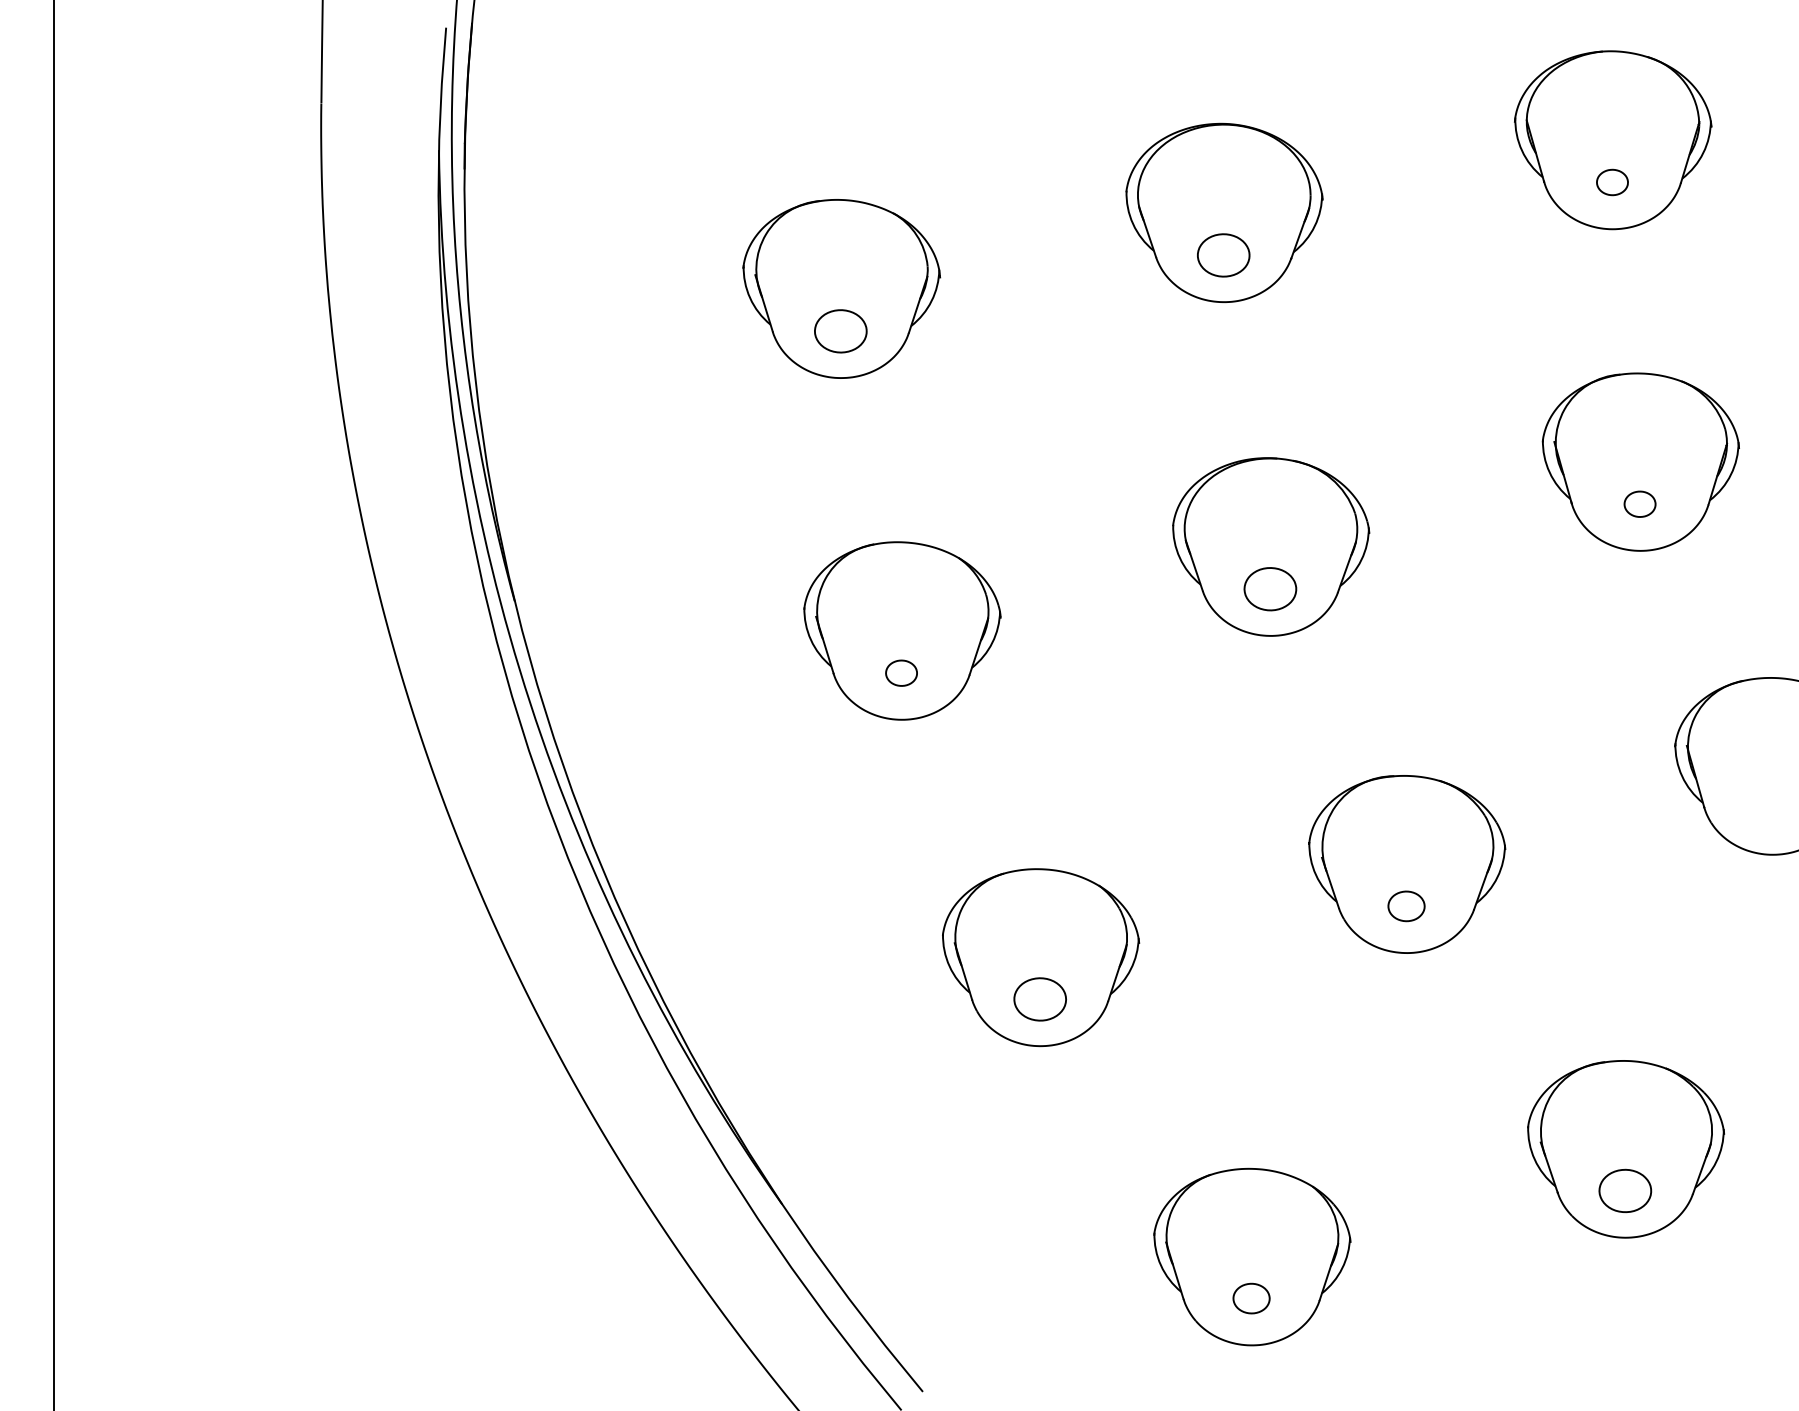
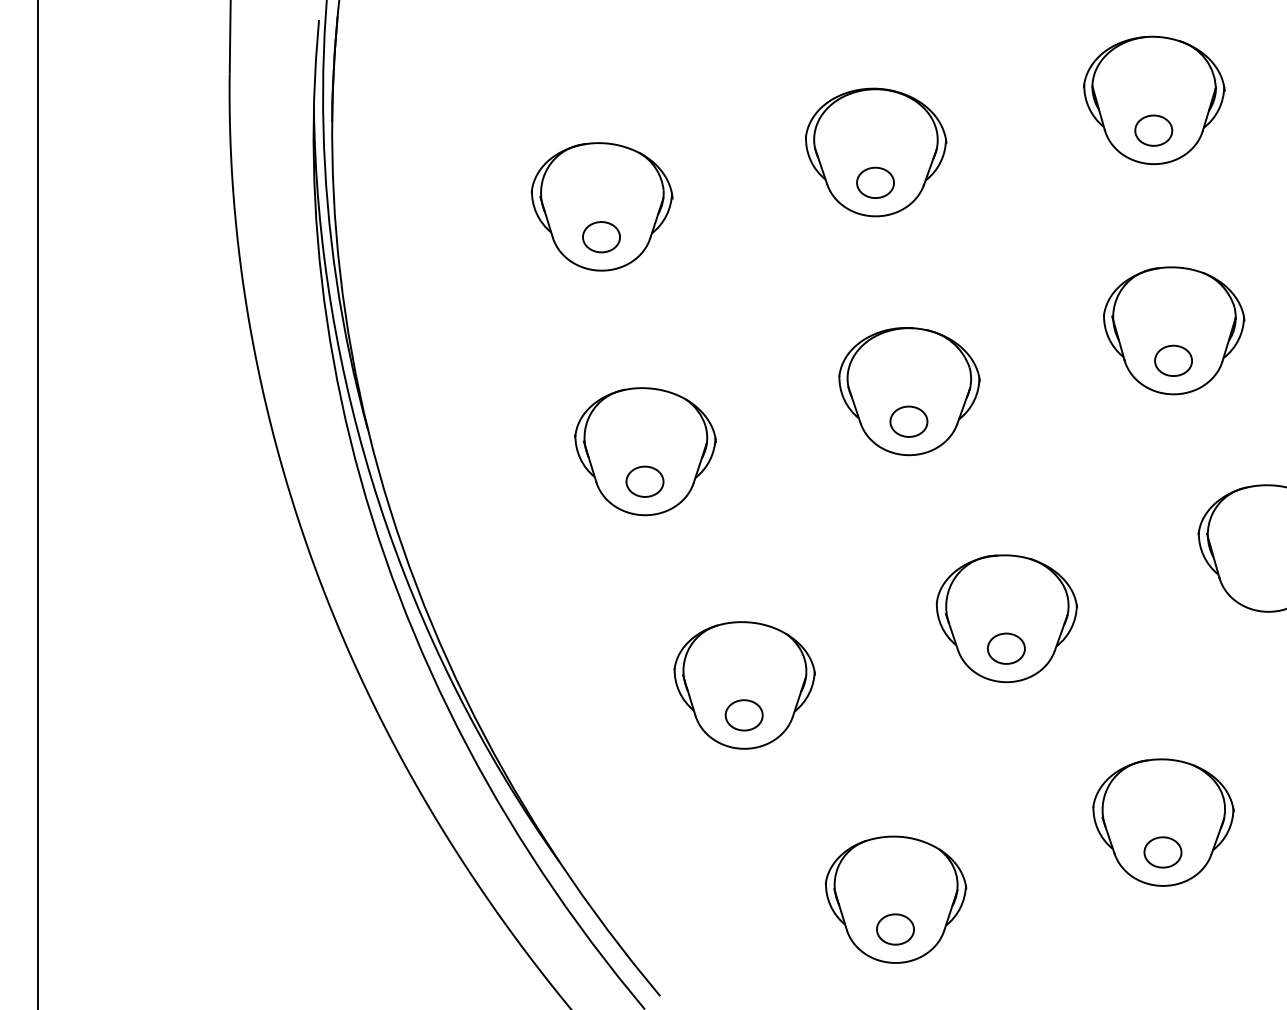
part: (1612, 182) -> (1153, 130), size x1.67
part: (1639, 504) -> (1173, 361), size x1.67
part: (901, 673) -> (644, 482), size x1.67
part: (1406, 906) -> (1006, 648), size x1.43
part: (1251, 1298) -> (895, 929), size x1.43

